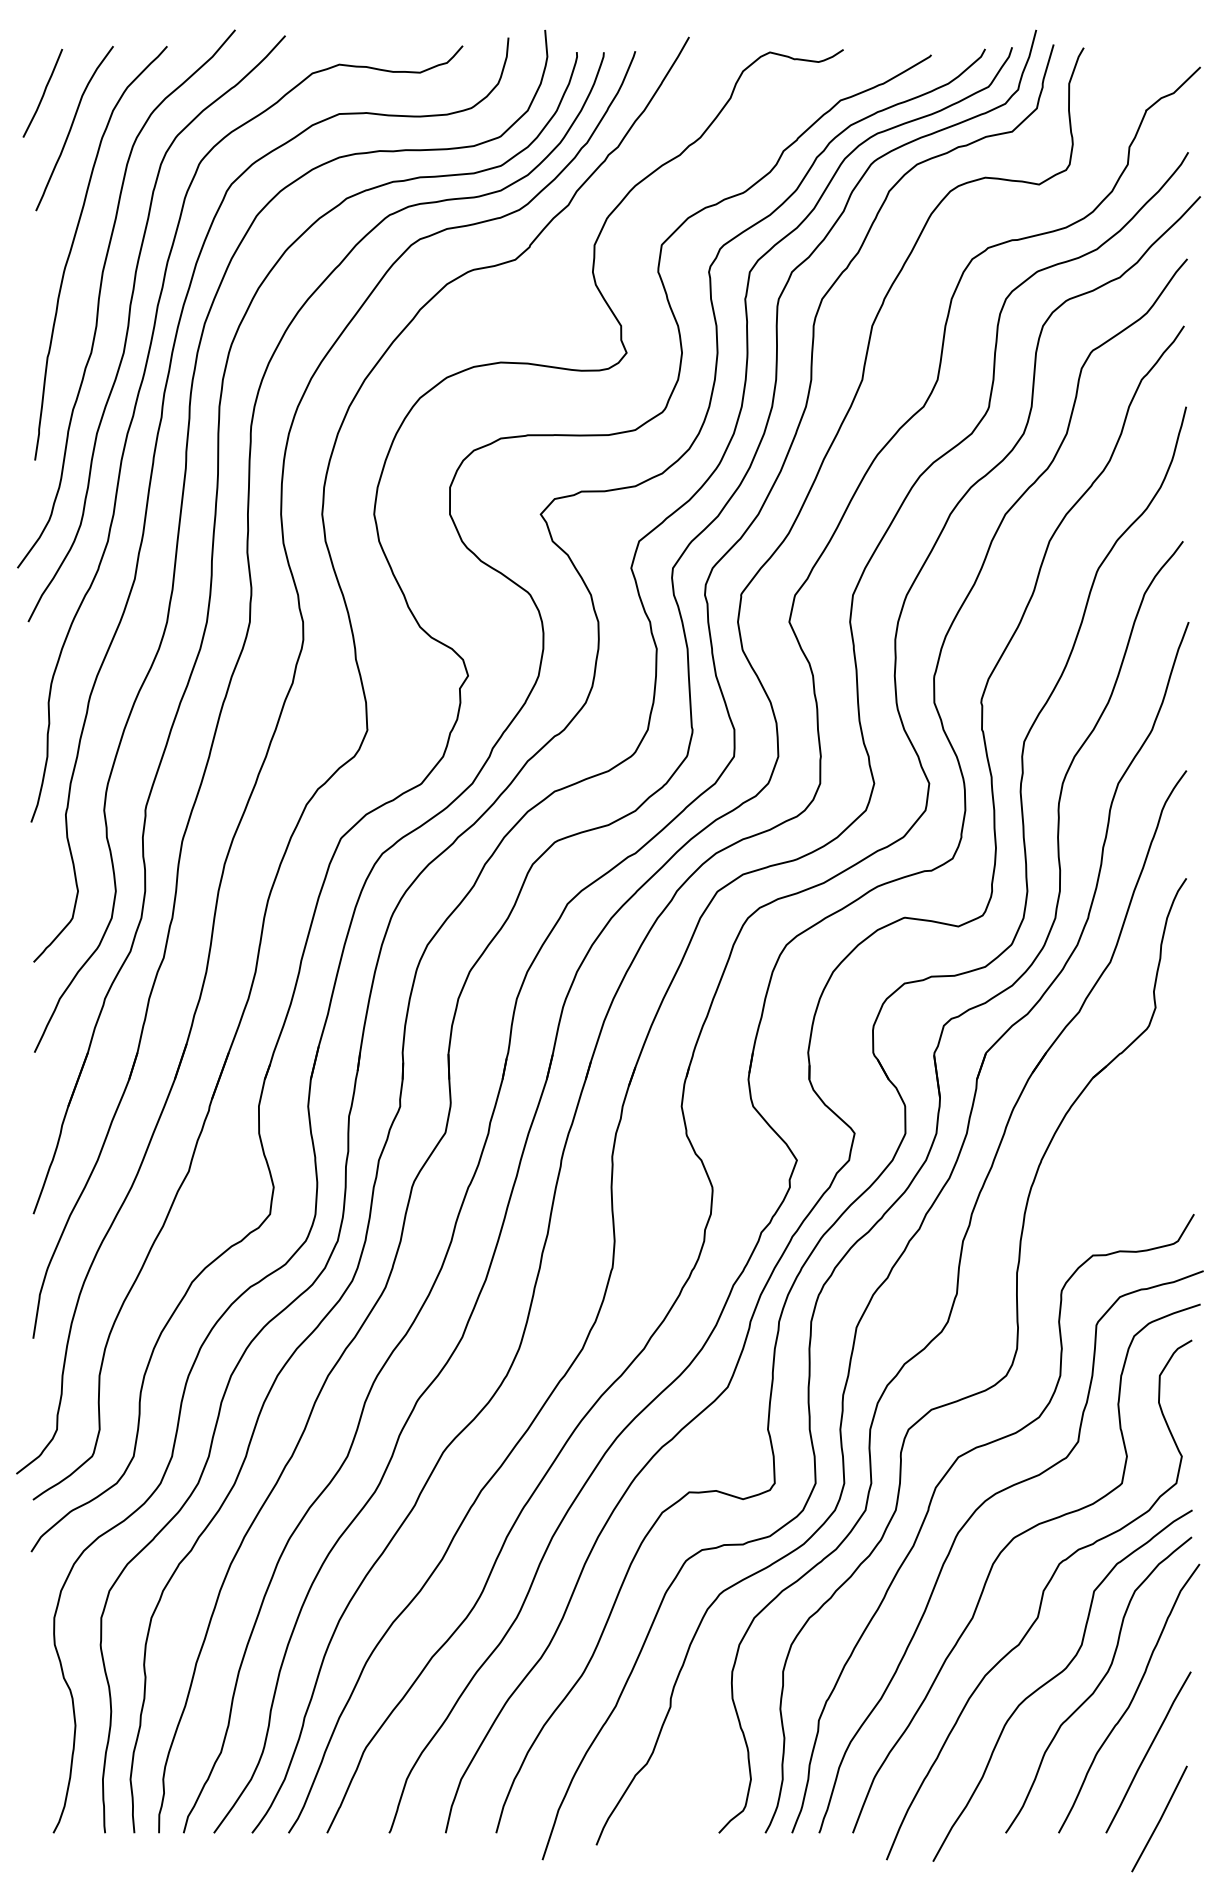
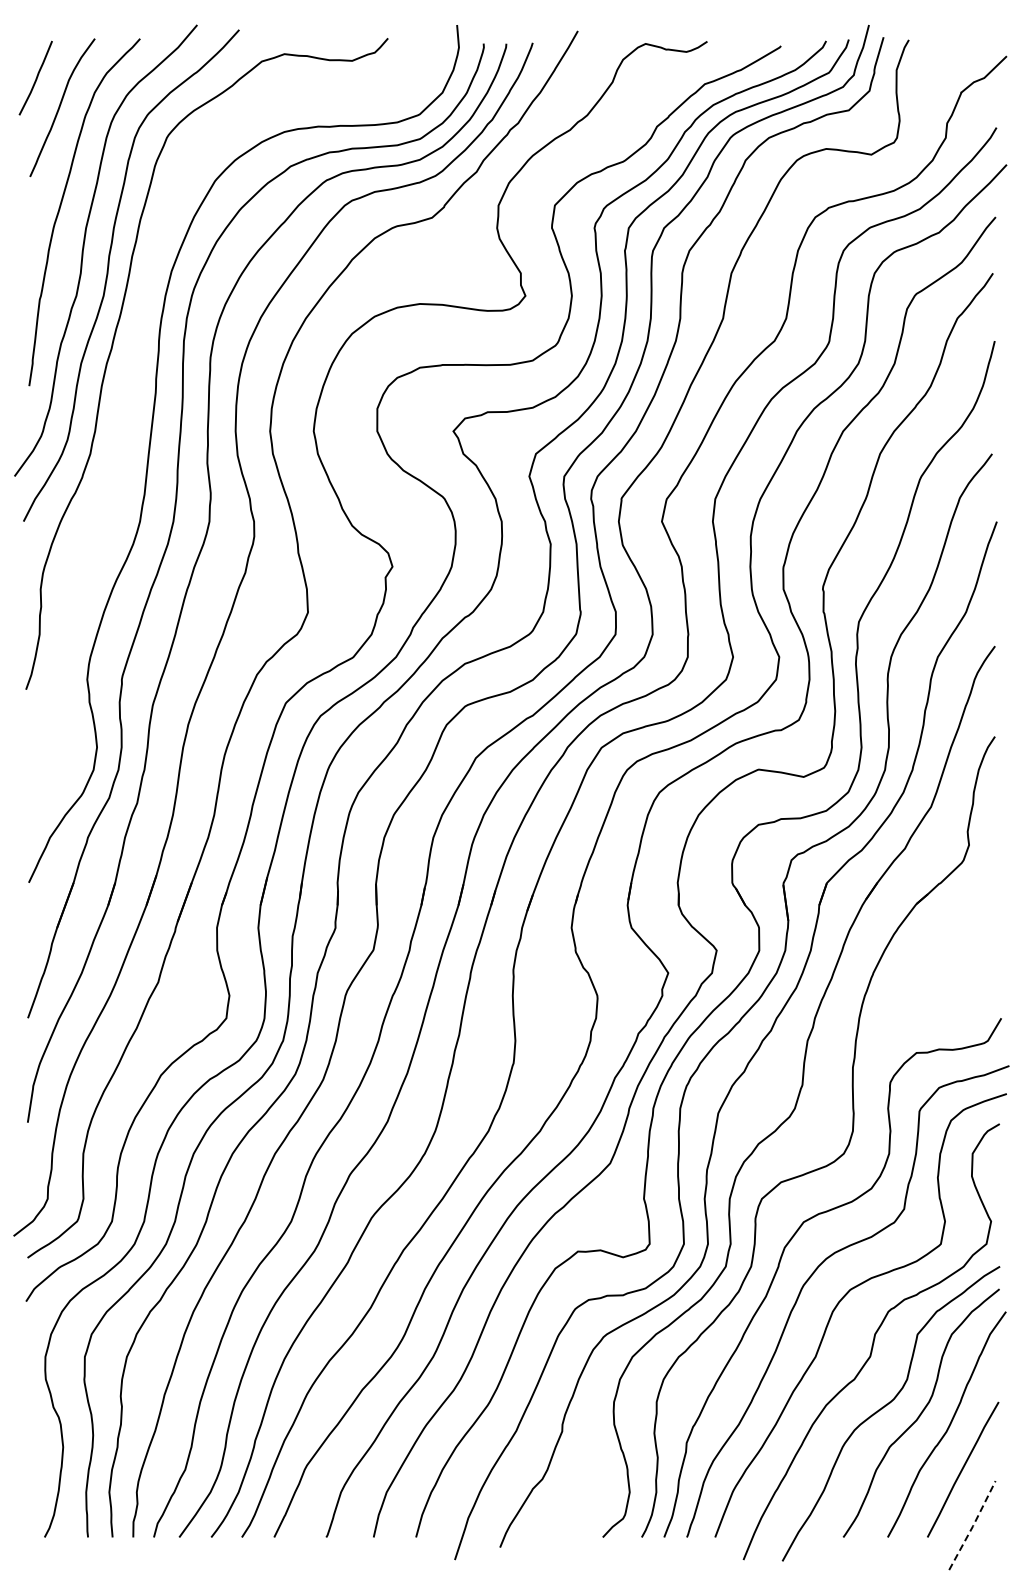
curve: (152, 480) -> (127, 402), removed
line: (1160, 1820) -> (973, 1526), solid -> dashed

